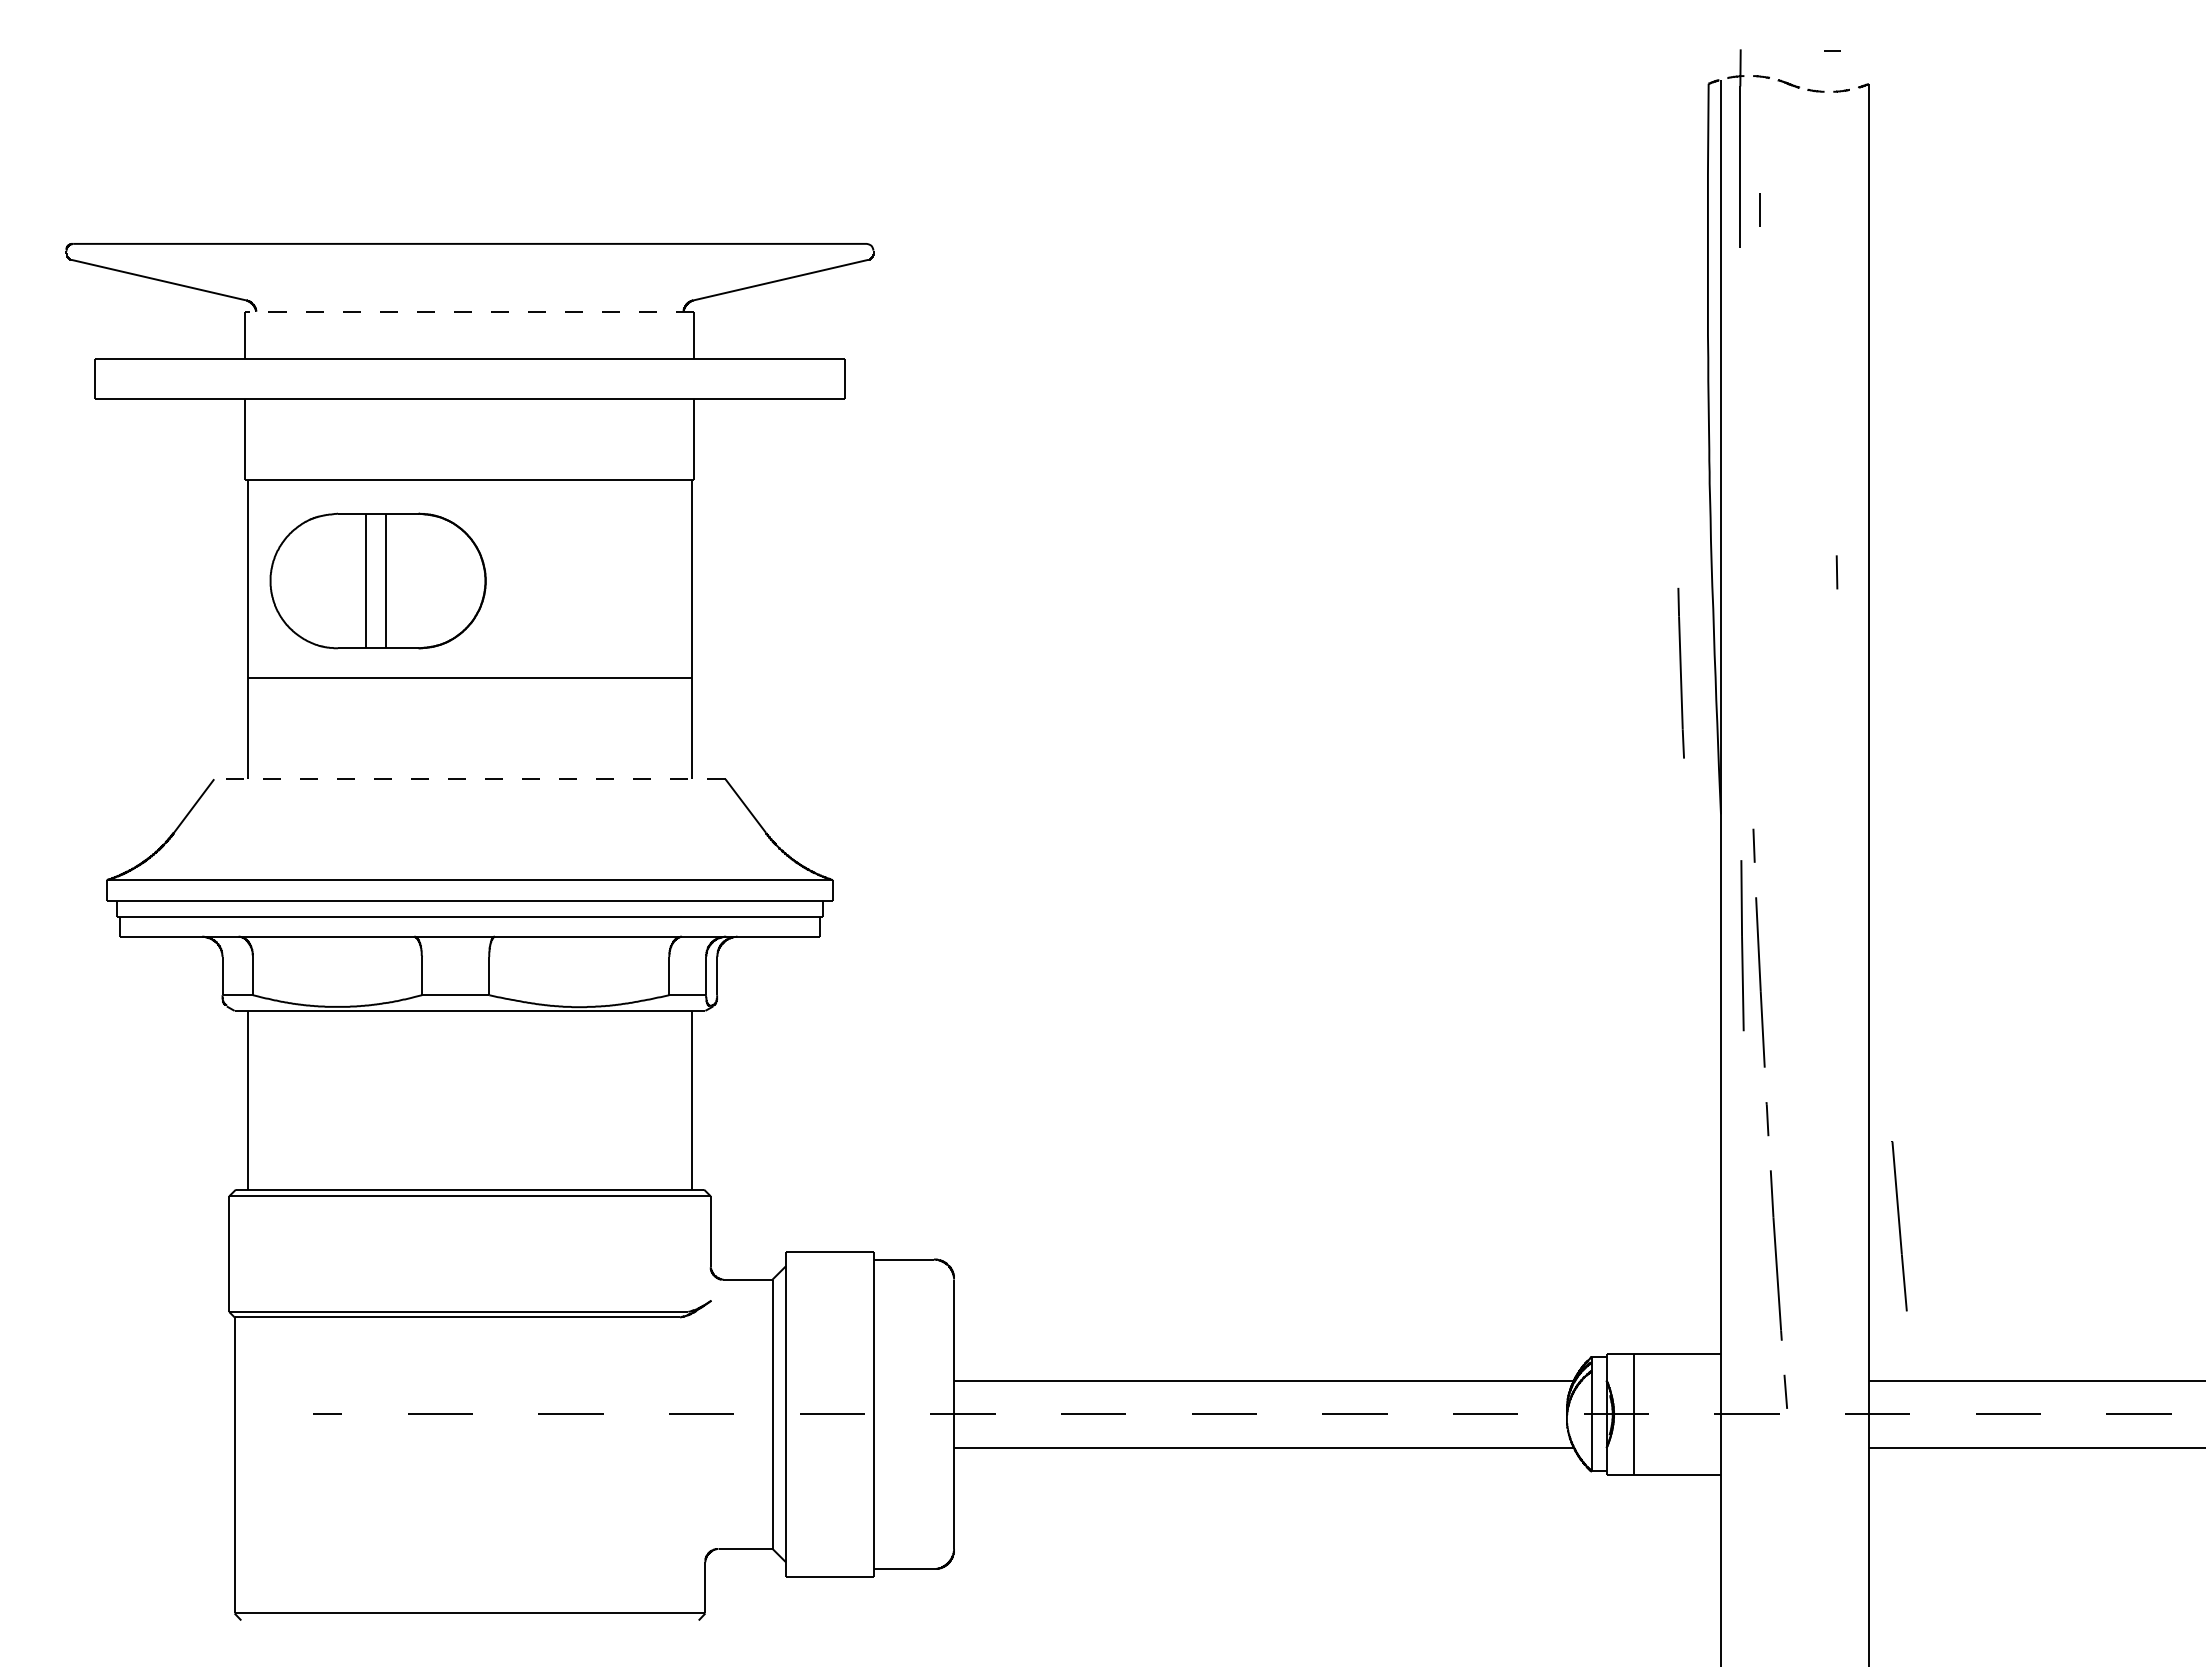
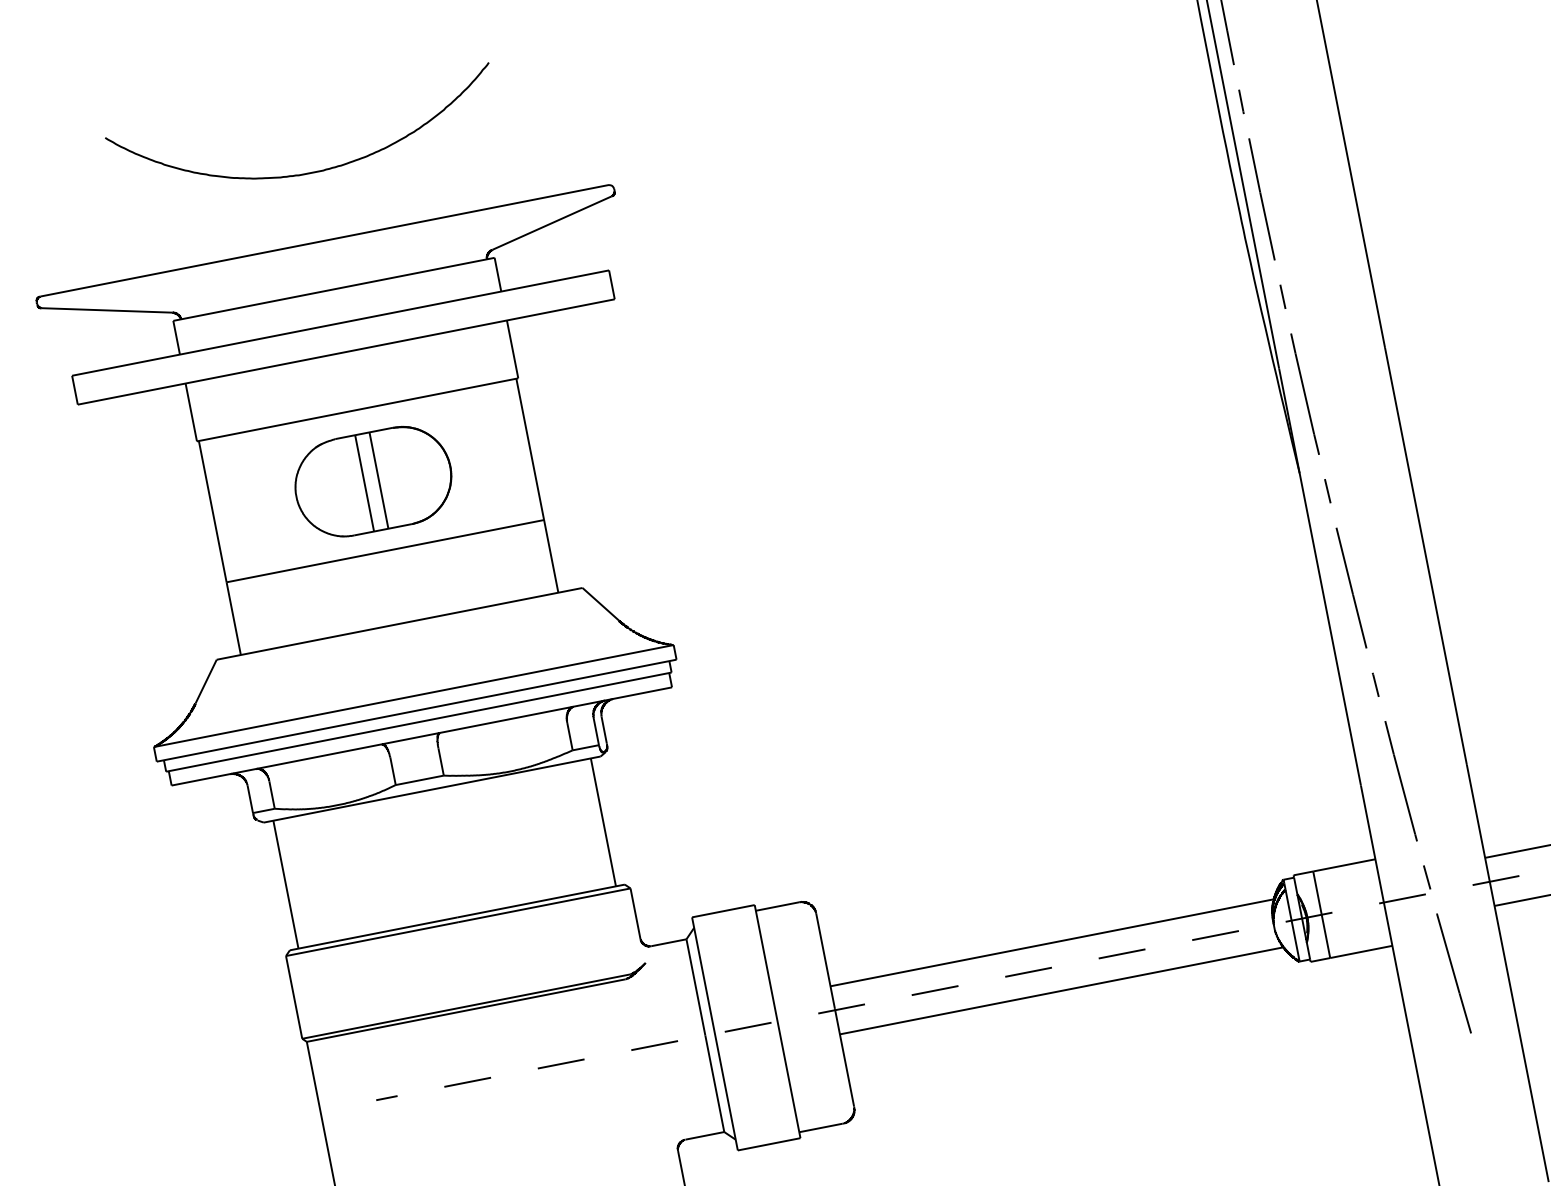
curve: (469, 148) -> (310, 172), added
line: (1759, 209) -> (1241, 101), moved
line: (469, 311) -> (333, 289), dashed -> solid
line: (1836, 572) -> (1282, 297), moved
part: (377, 580) -> (372, 481), moved
line: (1680, 672) -> (1304, 393), moved
line: (469, 779) -> (399, 624), dashed -> solid
line: (1742, 945) -> (1261, 199), moved
line: (1899, 1226) -> (1453, 973), moved

